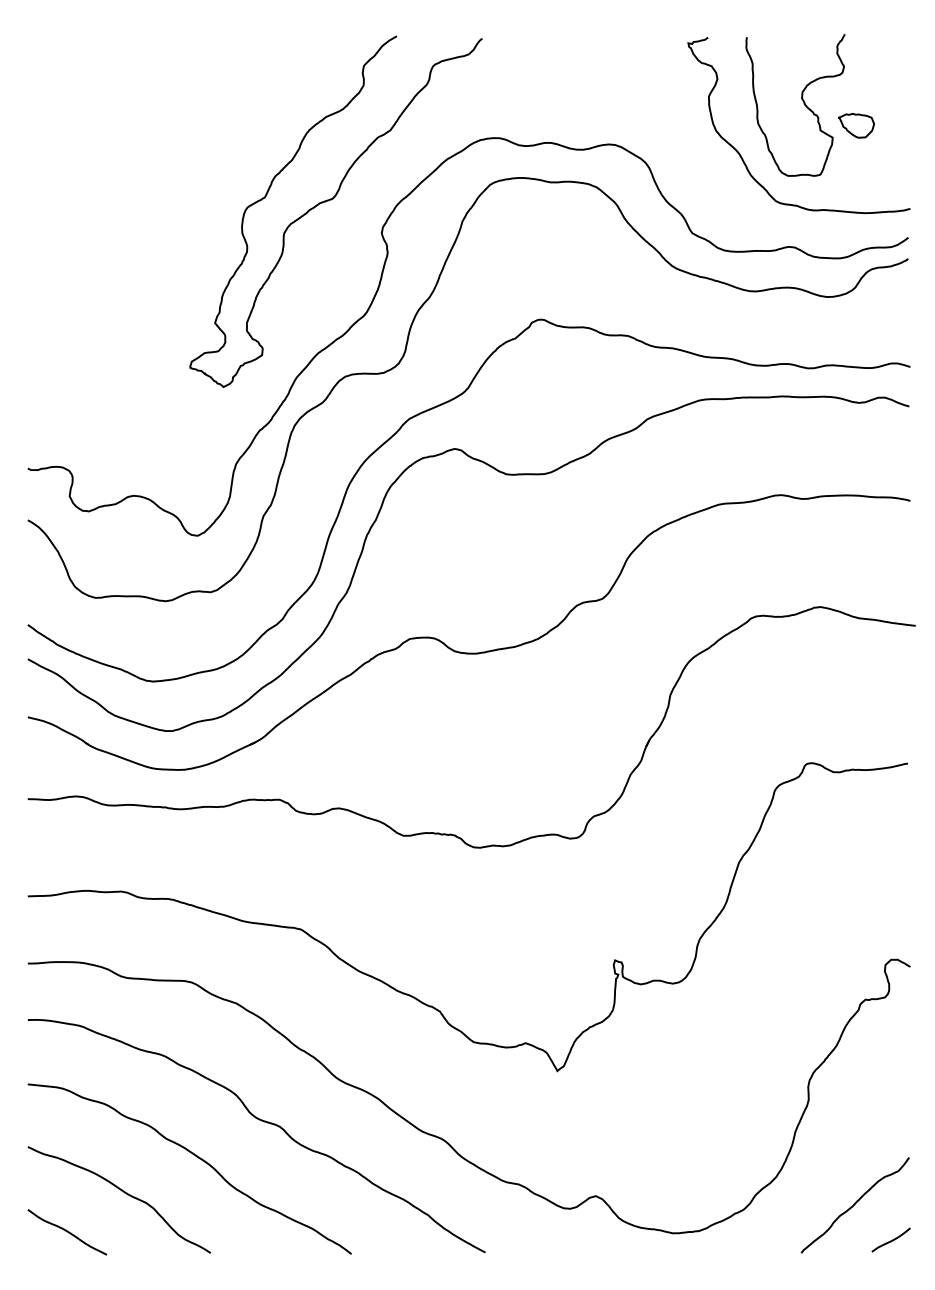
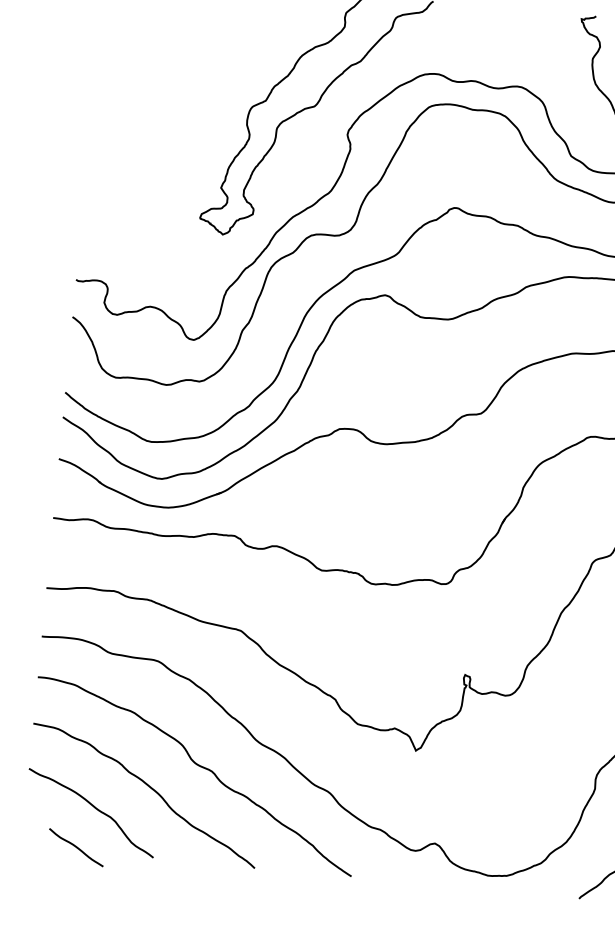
curve: (67, 1232) -> (76, 847), moved

